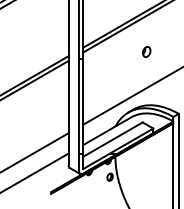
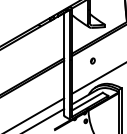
part: (145, 50) -> (92, 60), moved

